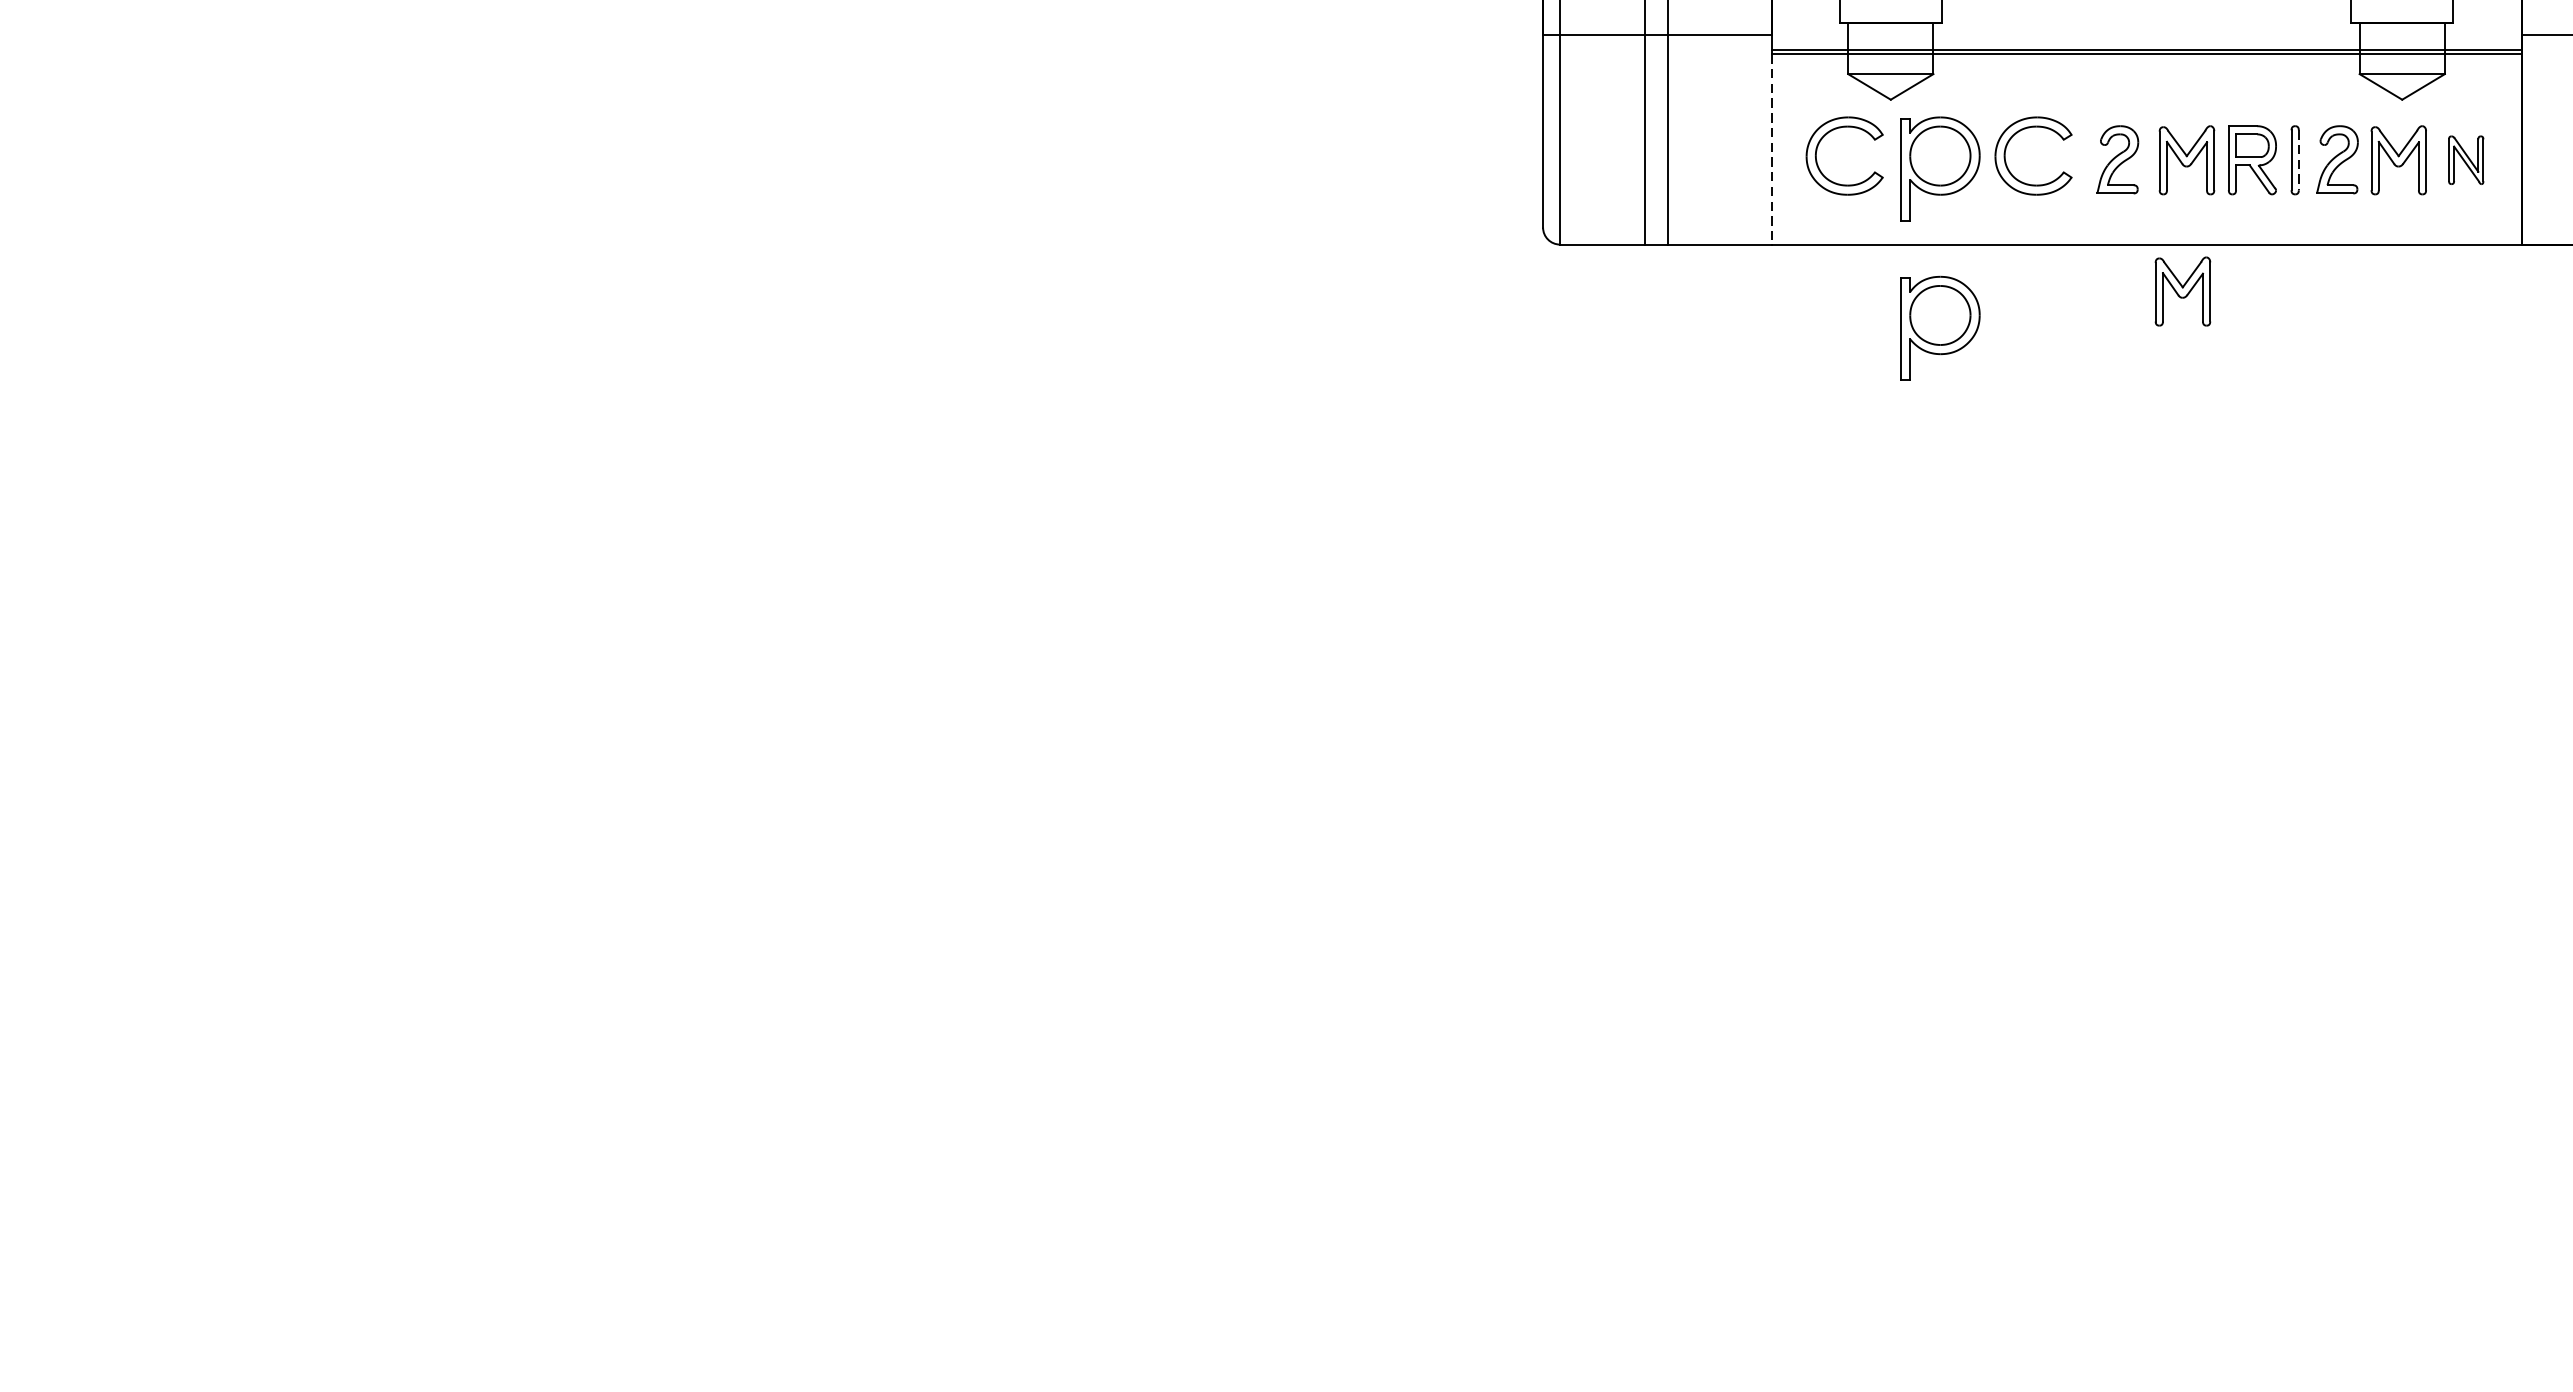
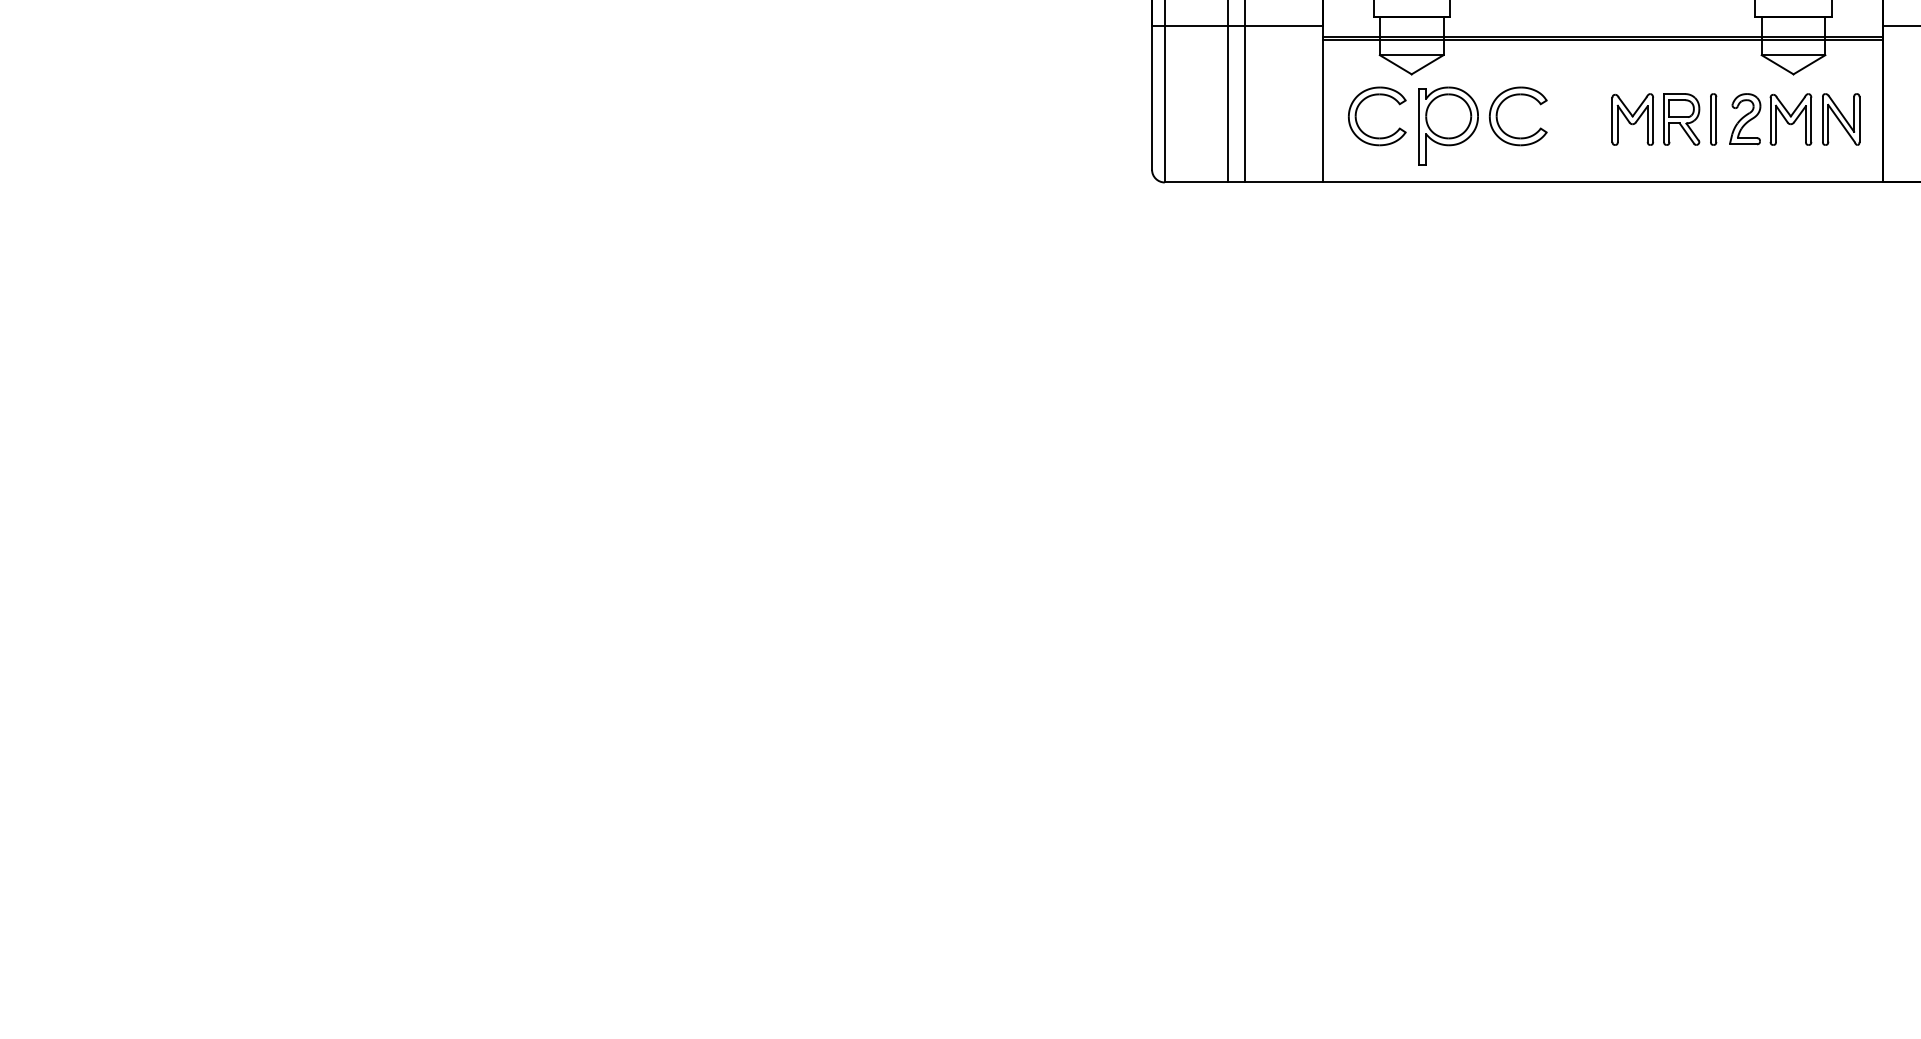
line: (1771, 149) -> (1322, 111), dashed -> solid
part: (2118, 160) -> (1581, 119), removed
part: (2466, 160) -> (1841, 119), size x1.43
line: (2299, 161) -> (1716, 120), dashed -> solid
part: (2182, 291) -> (1629, 217), removed
part: (1940, 327) -> (1448, 244), removed

